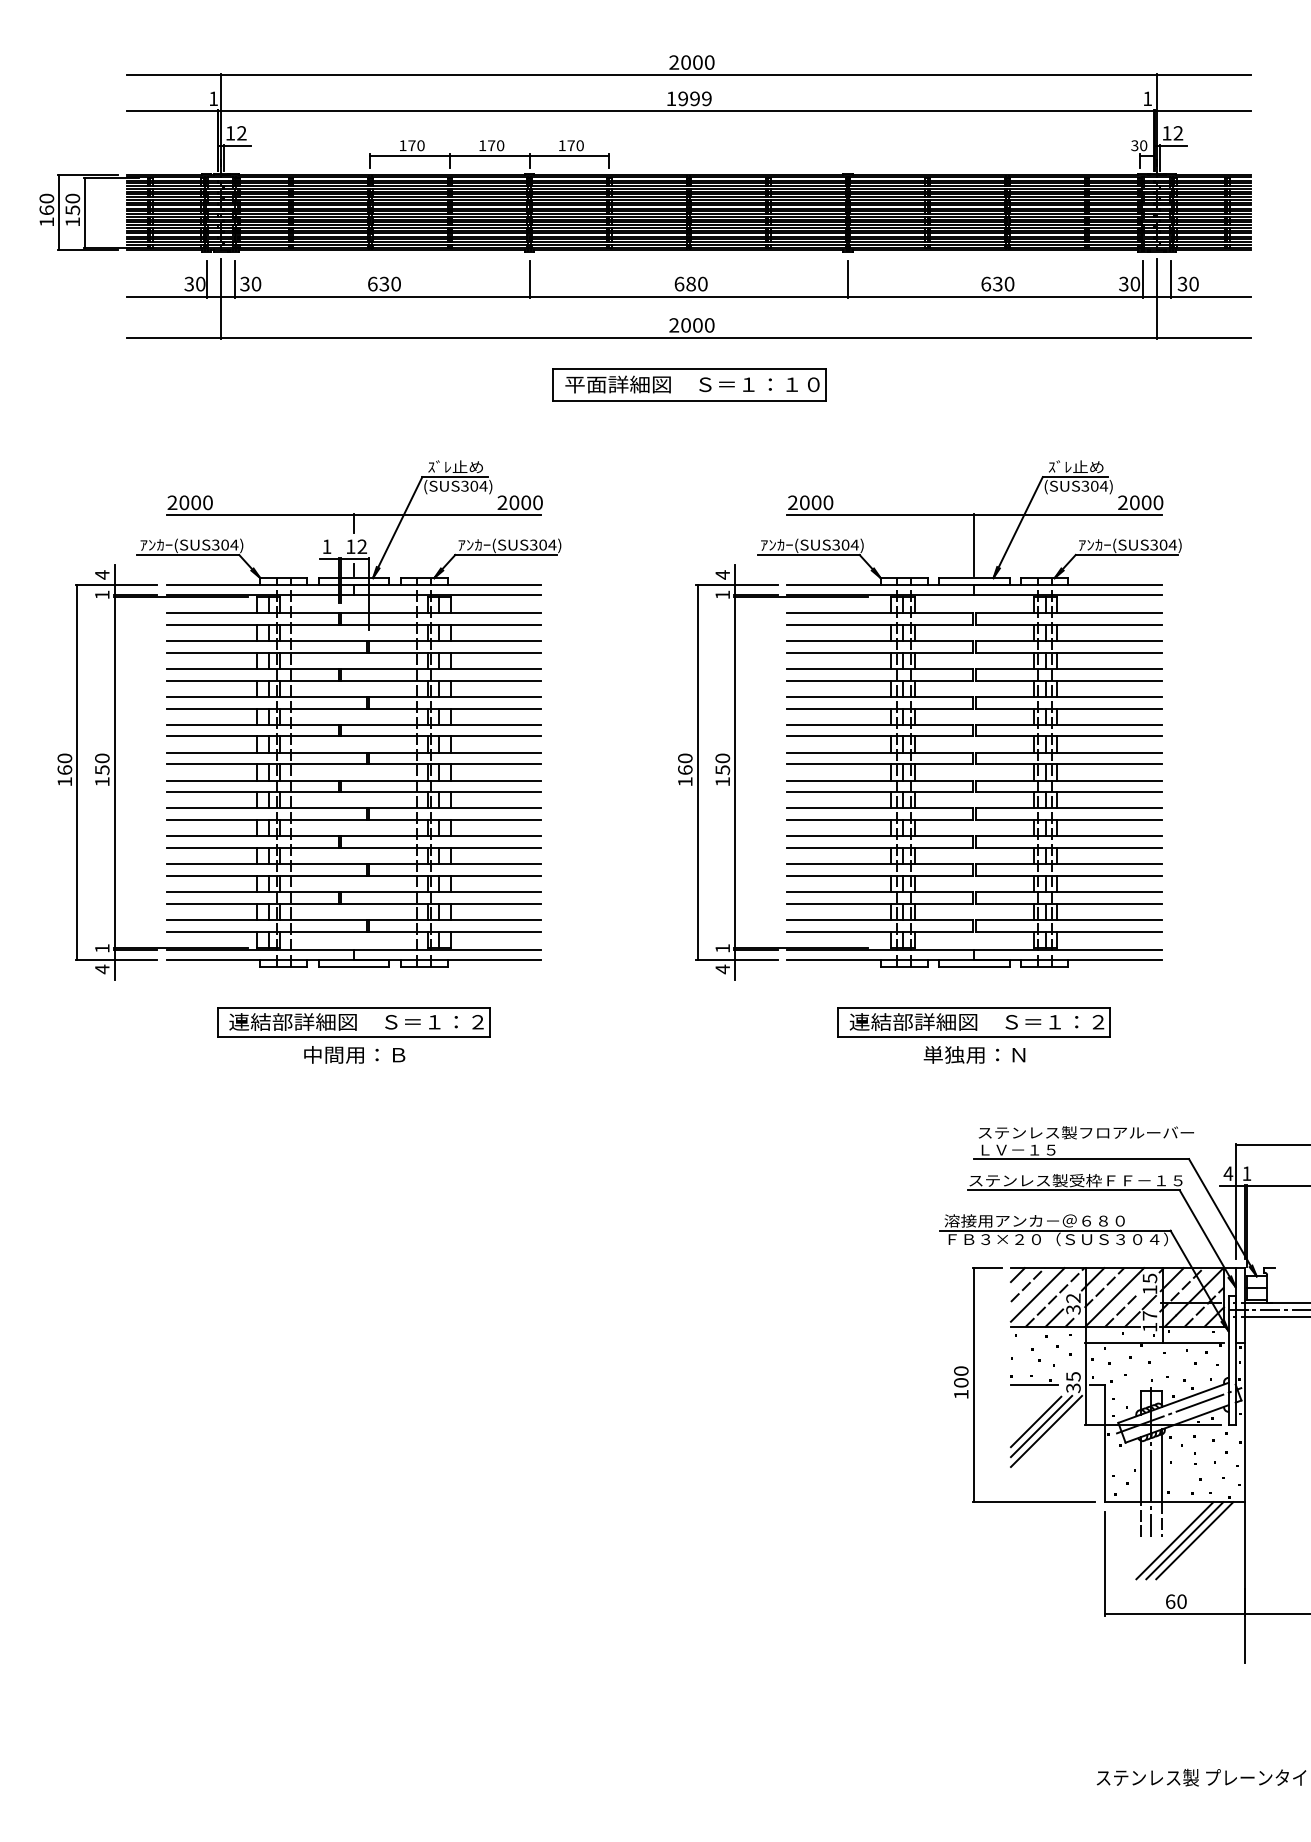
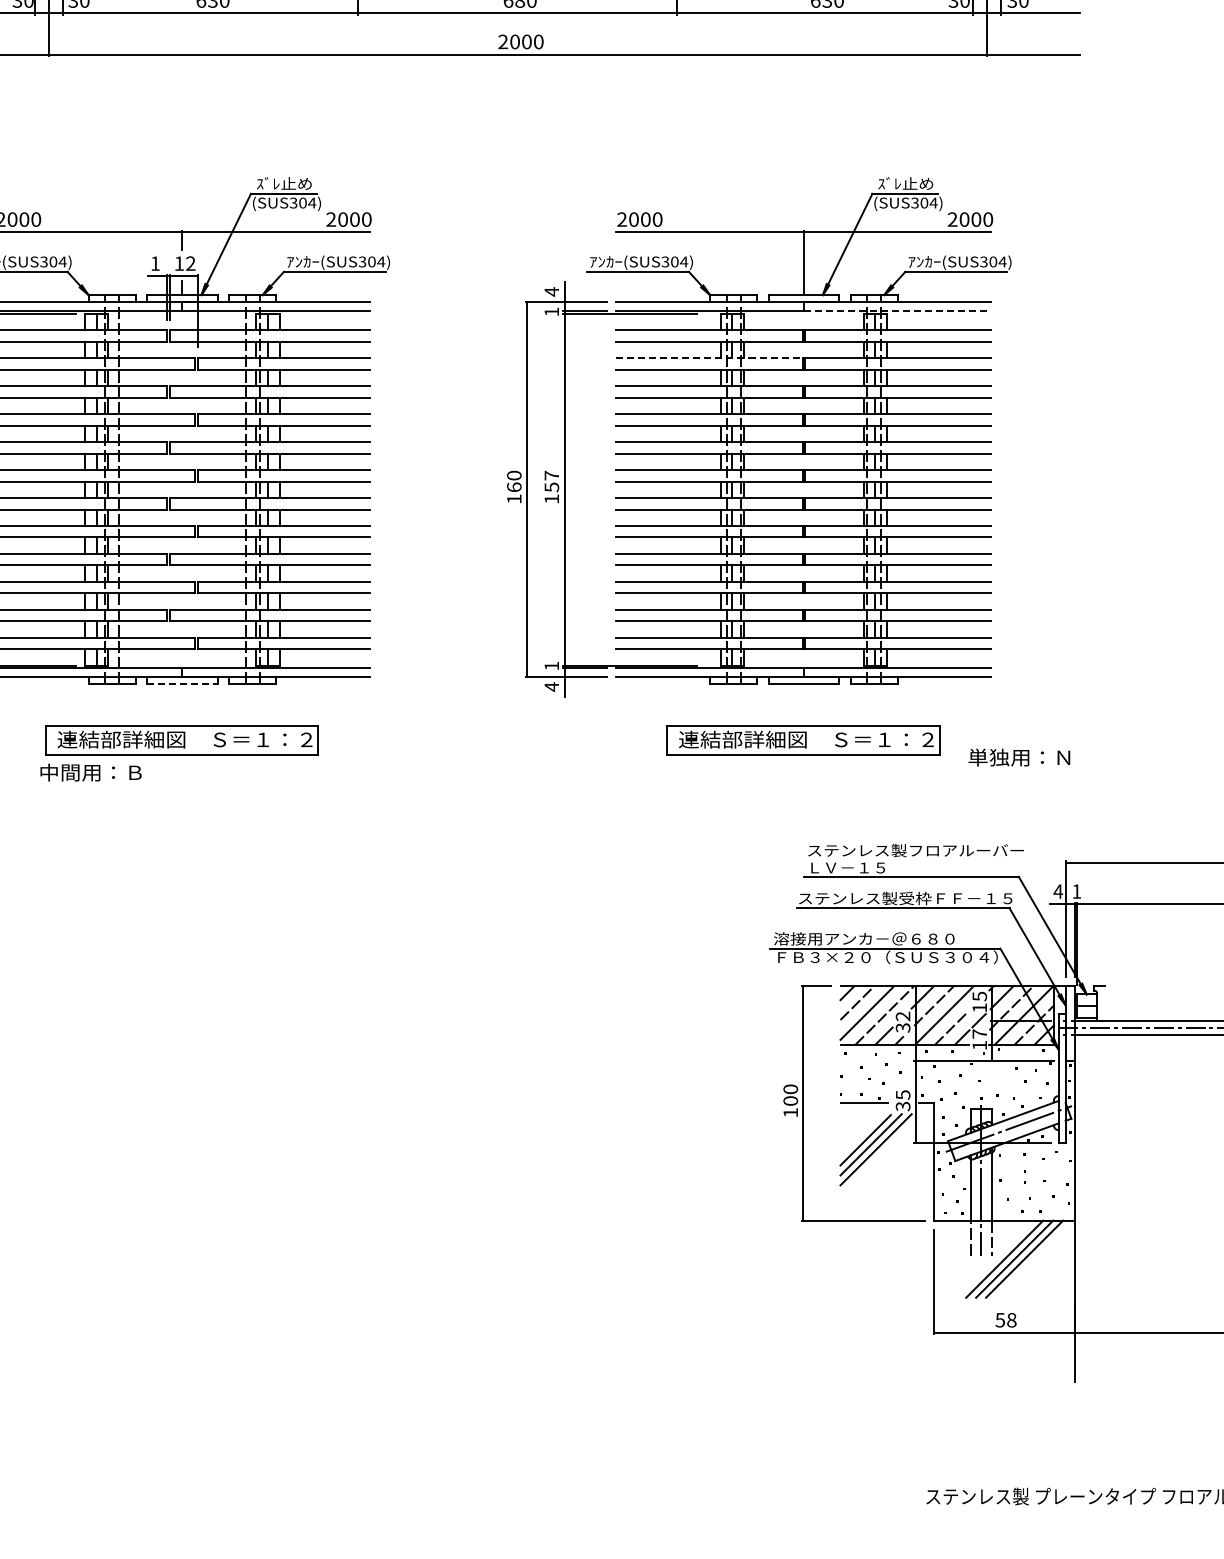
part: (689, 384) -> (518, 101), removed
line: (1068, 594) -> (898, 311), solid -> dashed
line: (880, 640) -> (709, 357), solid -> dashed
text: (722, 758) -> (551, 475), 150 -> 157
line: (354, 966) -> (182, 684), solid -> dashed
text: (354, 1054) -> (90, 772), moved
text: (974, 1054) -> (1019, 757), moved
text: (1175, 1601) -> (1005, 1320), 60 -> 58

